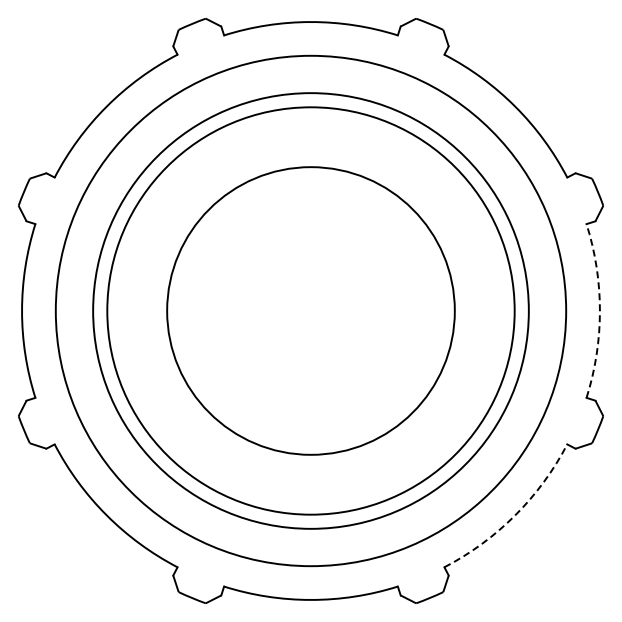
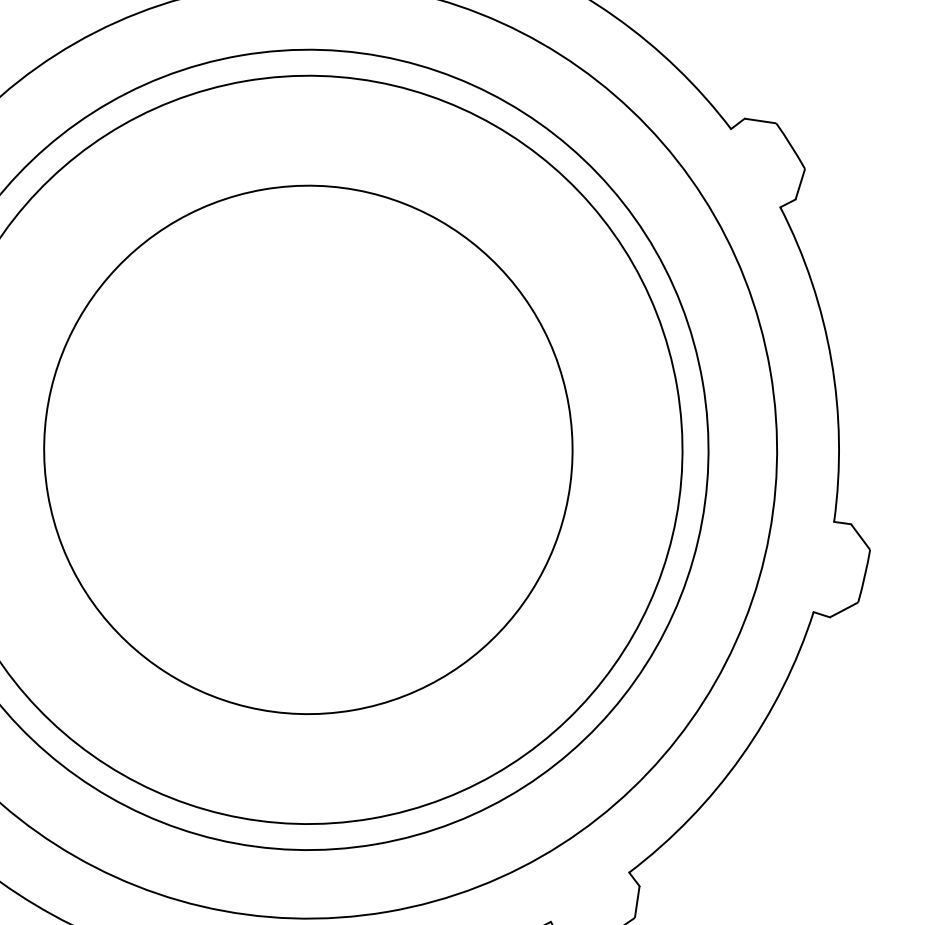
arc: (599, 311) -> (830, 361), dashed -> solid
arc: (515, 515) -> (741, 756), dashed -> solid

